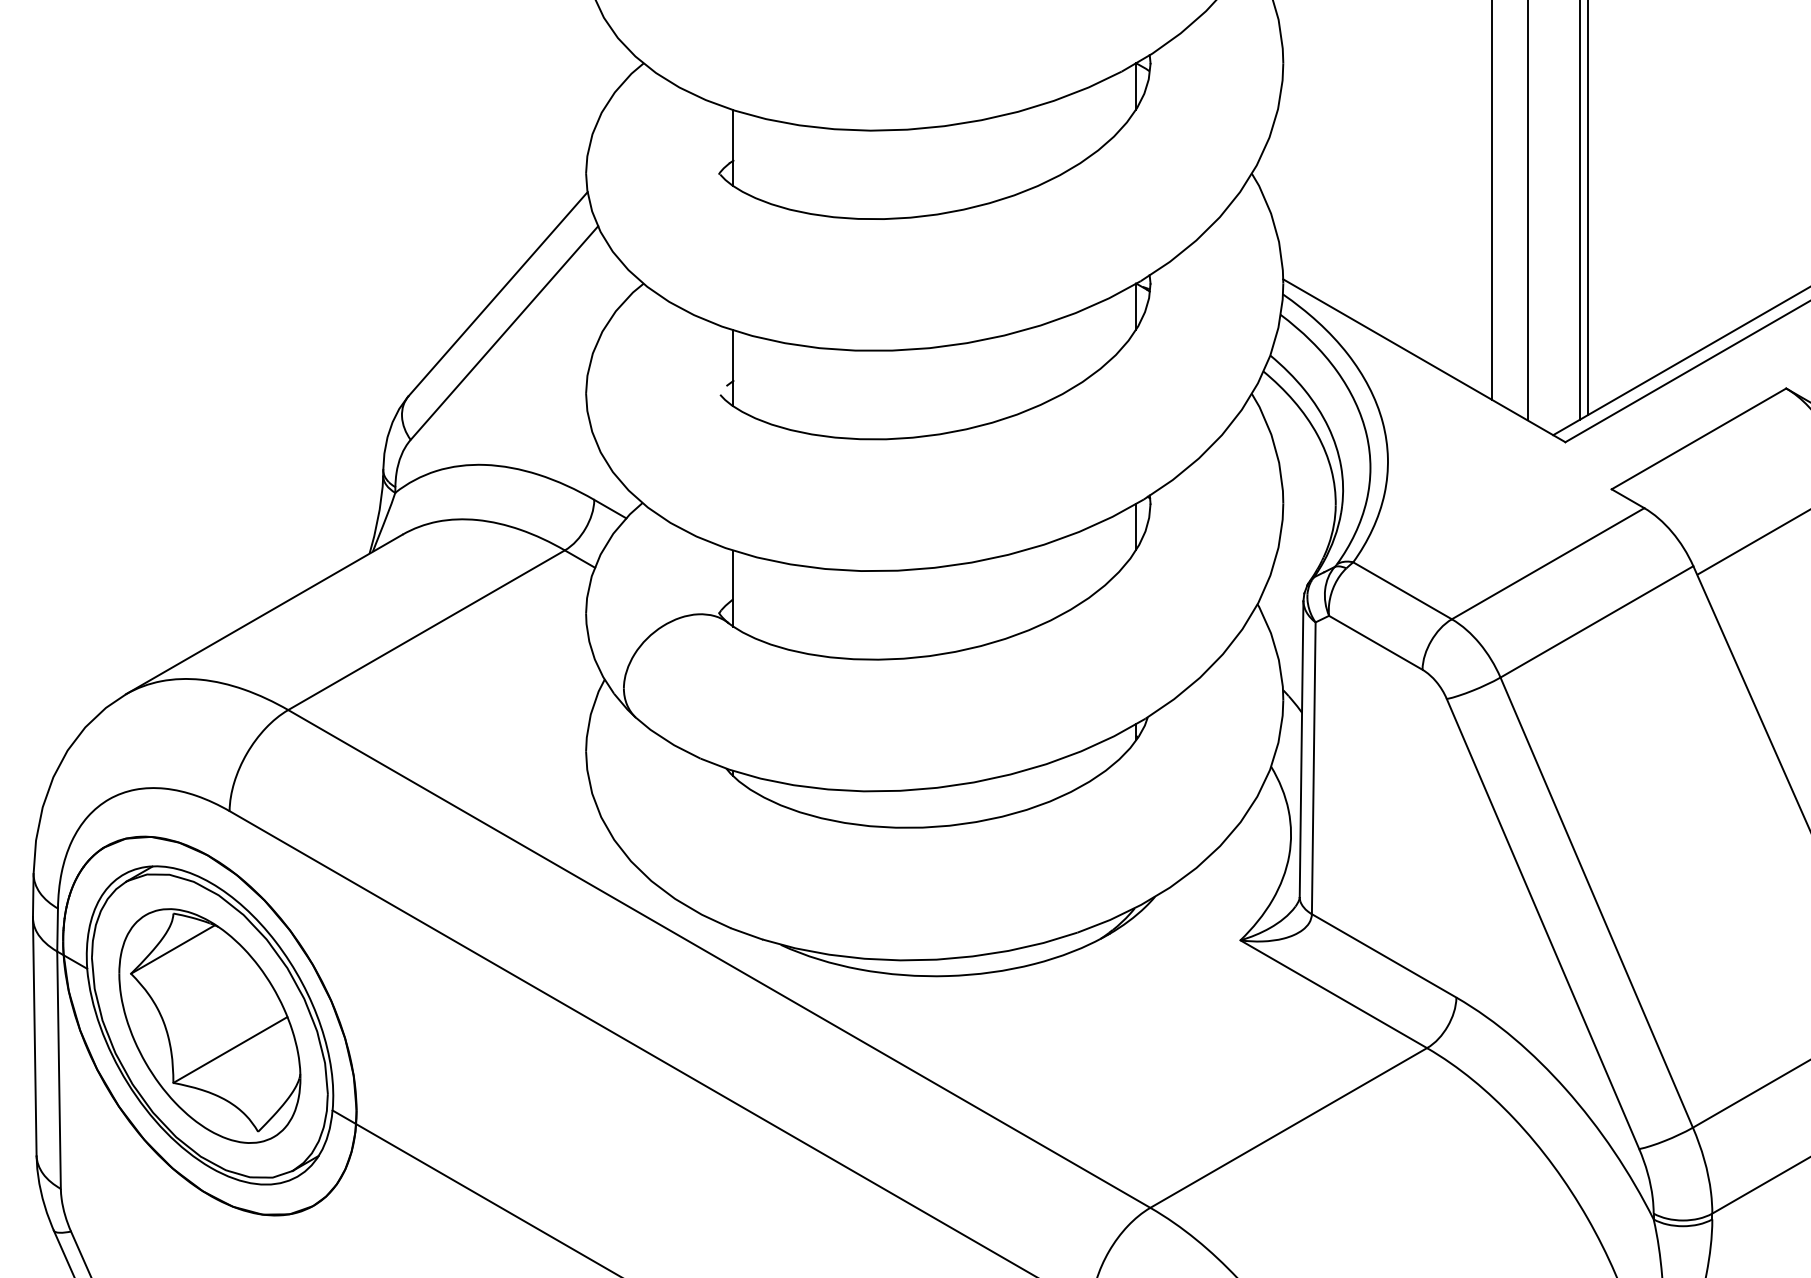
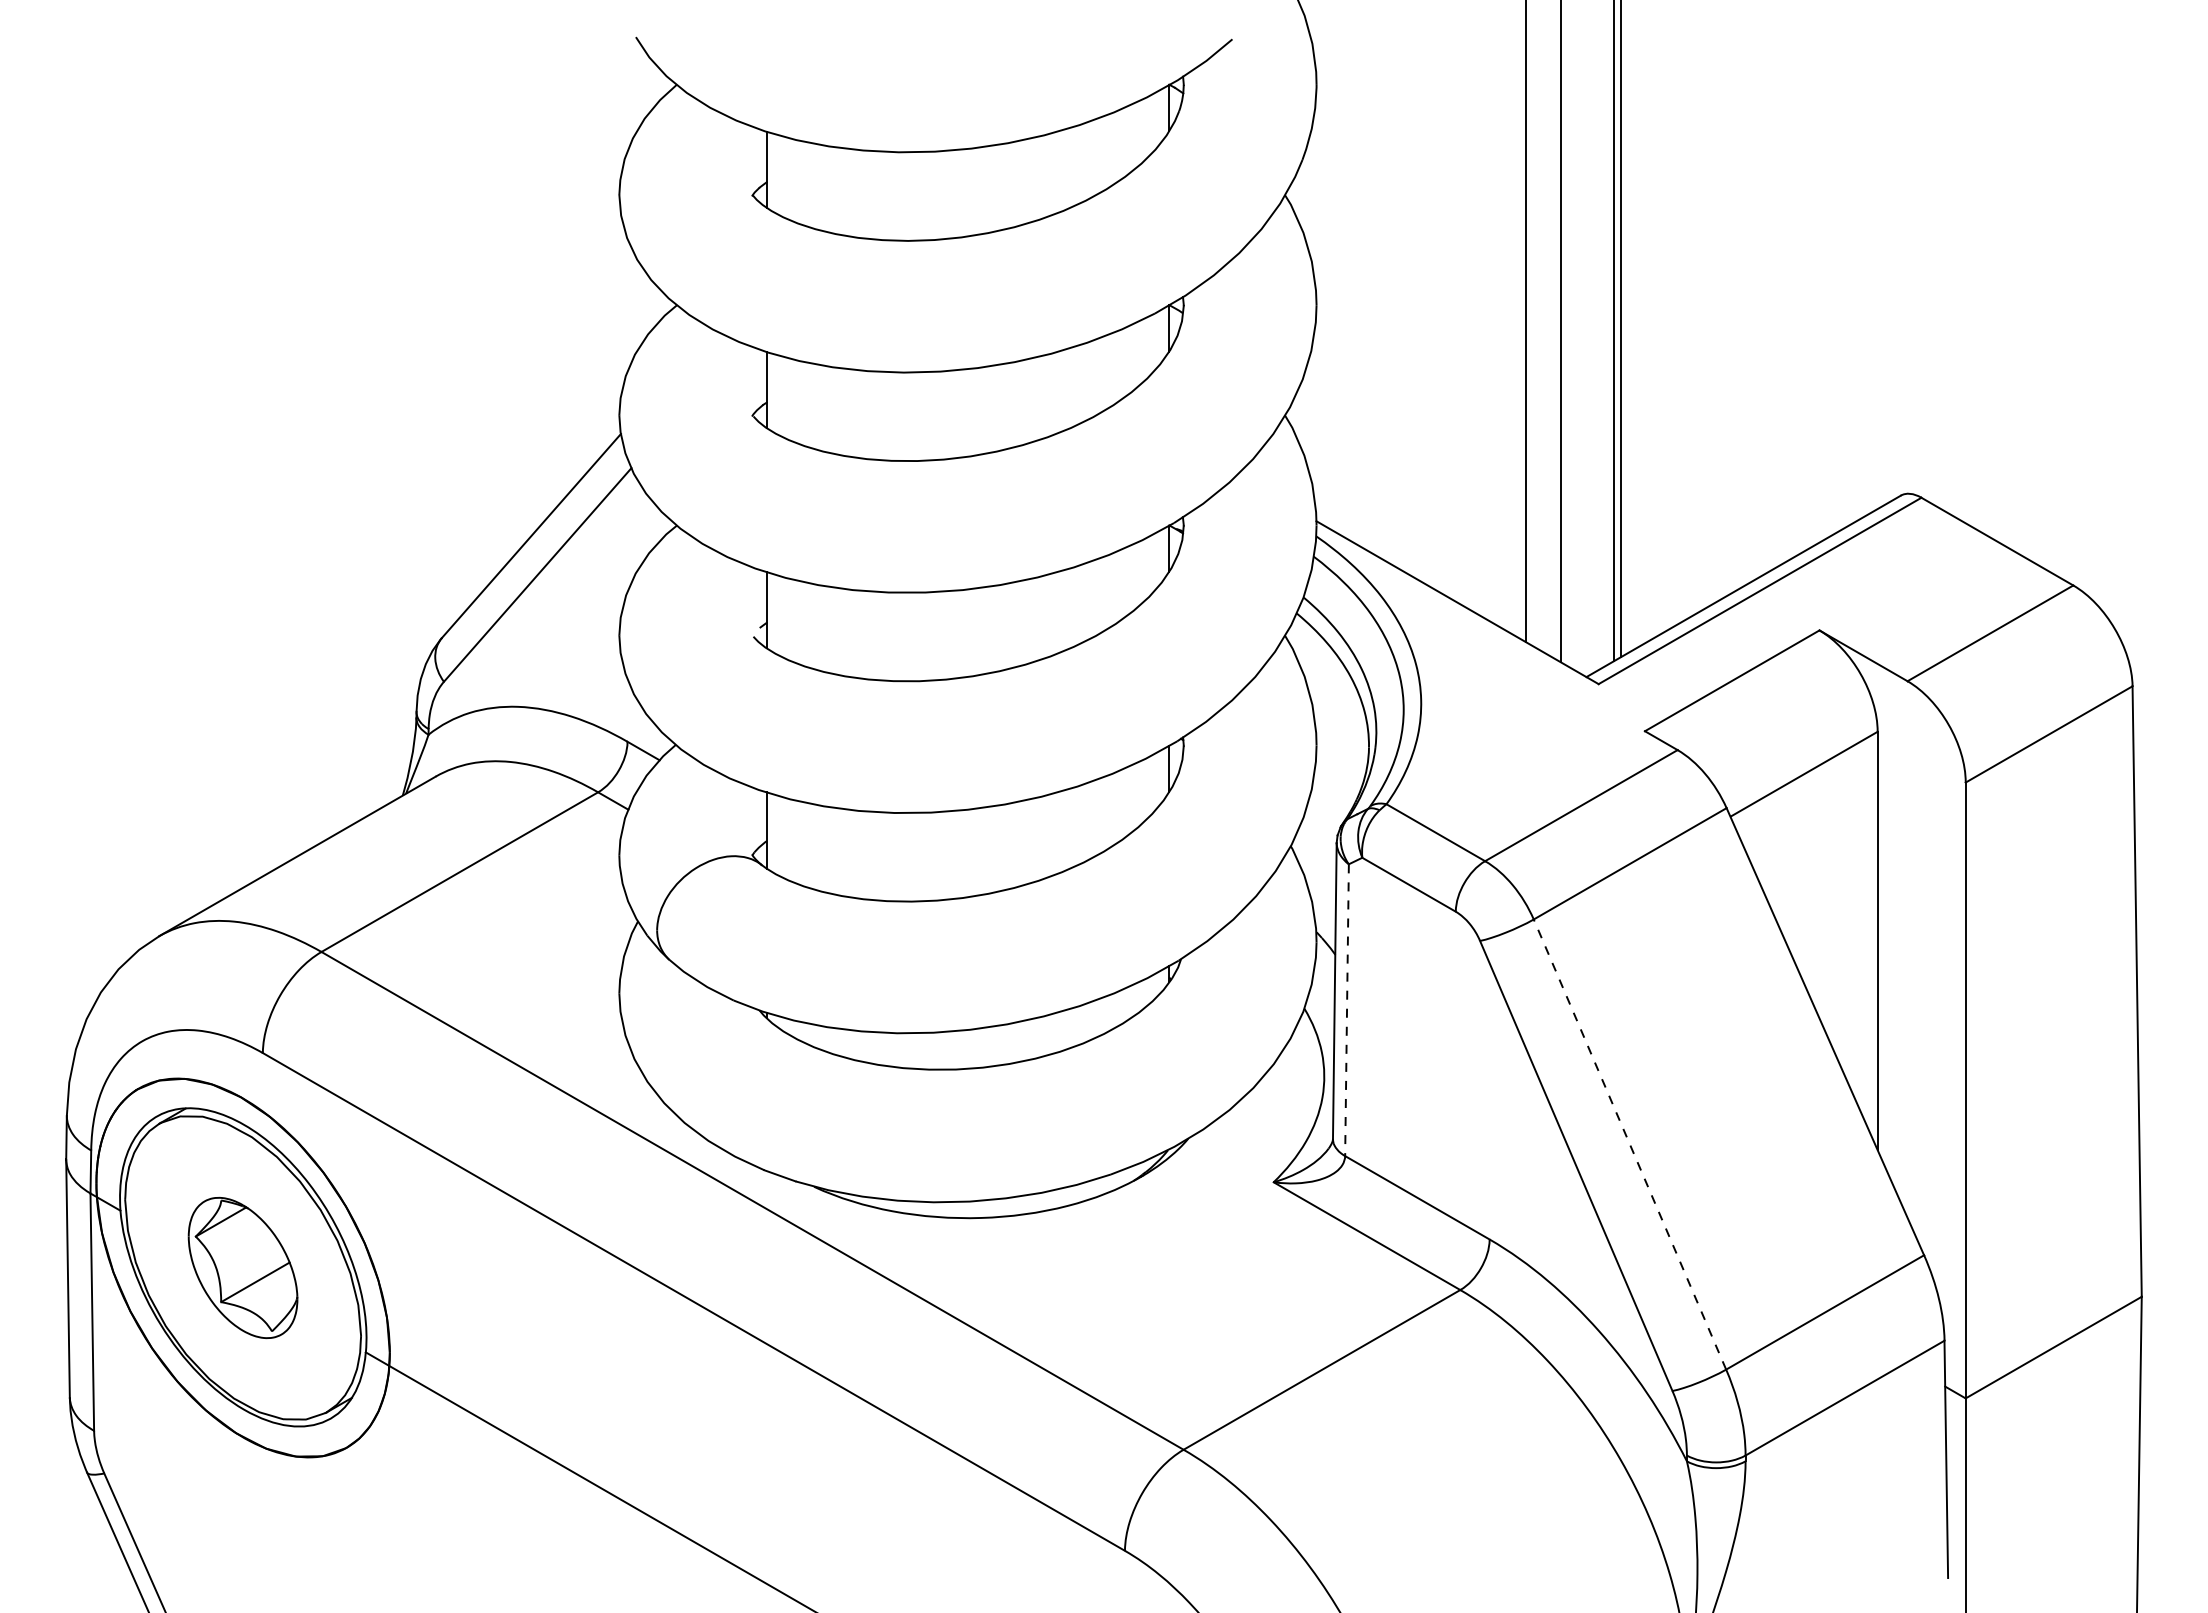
line: (1314, 768) -> (1347, 1010), solid -> dashed
line: (1596, 902) -> (1629, 1144), solid -> dashed
part: (209, 1025) -> (242, 1267), size x0.6

